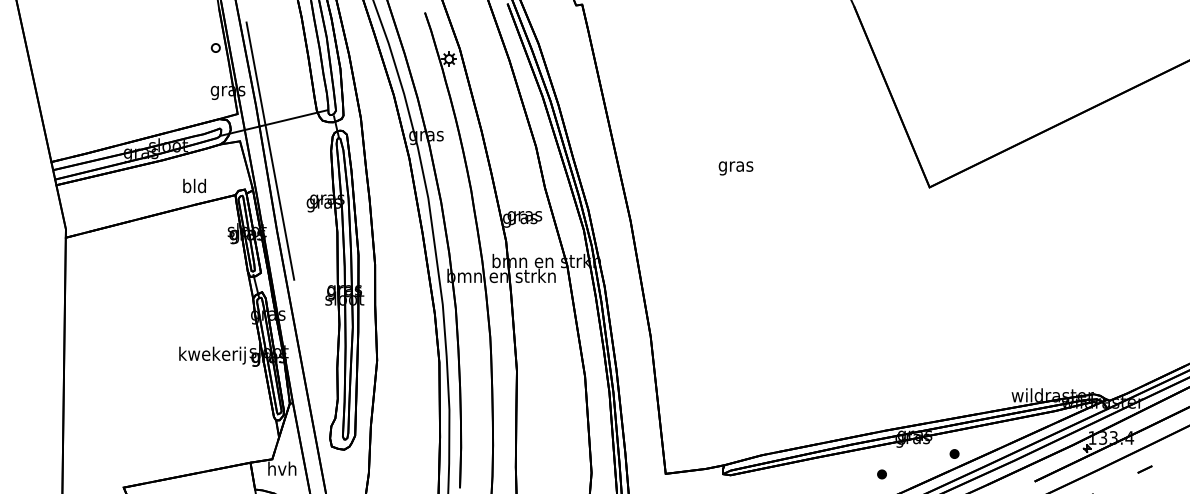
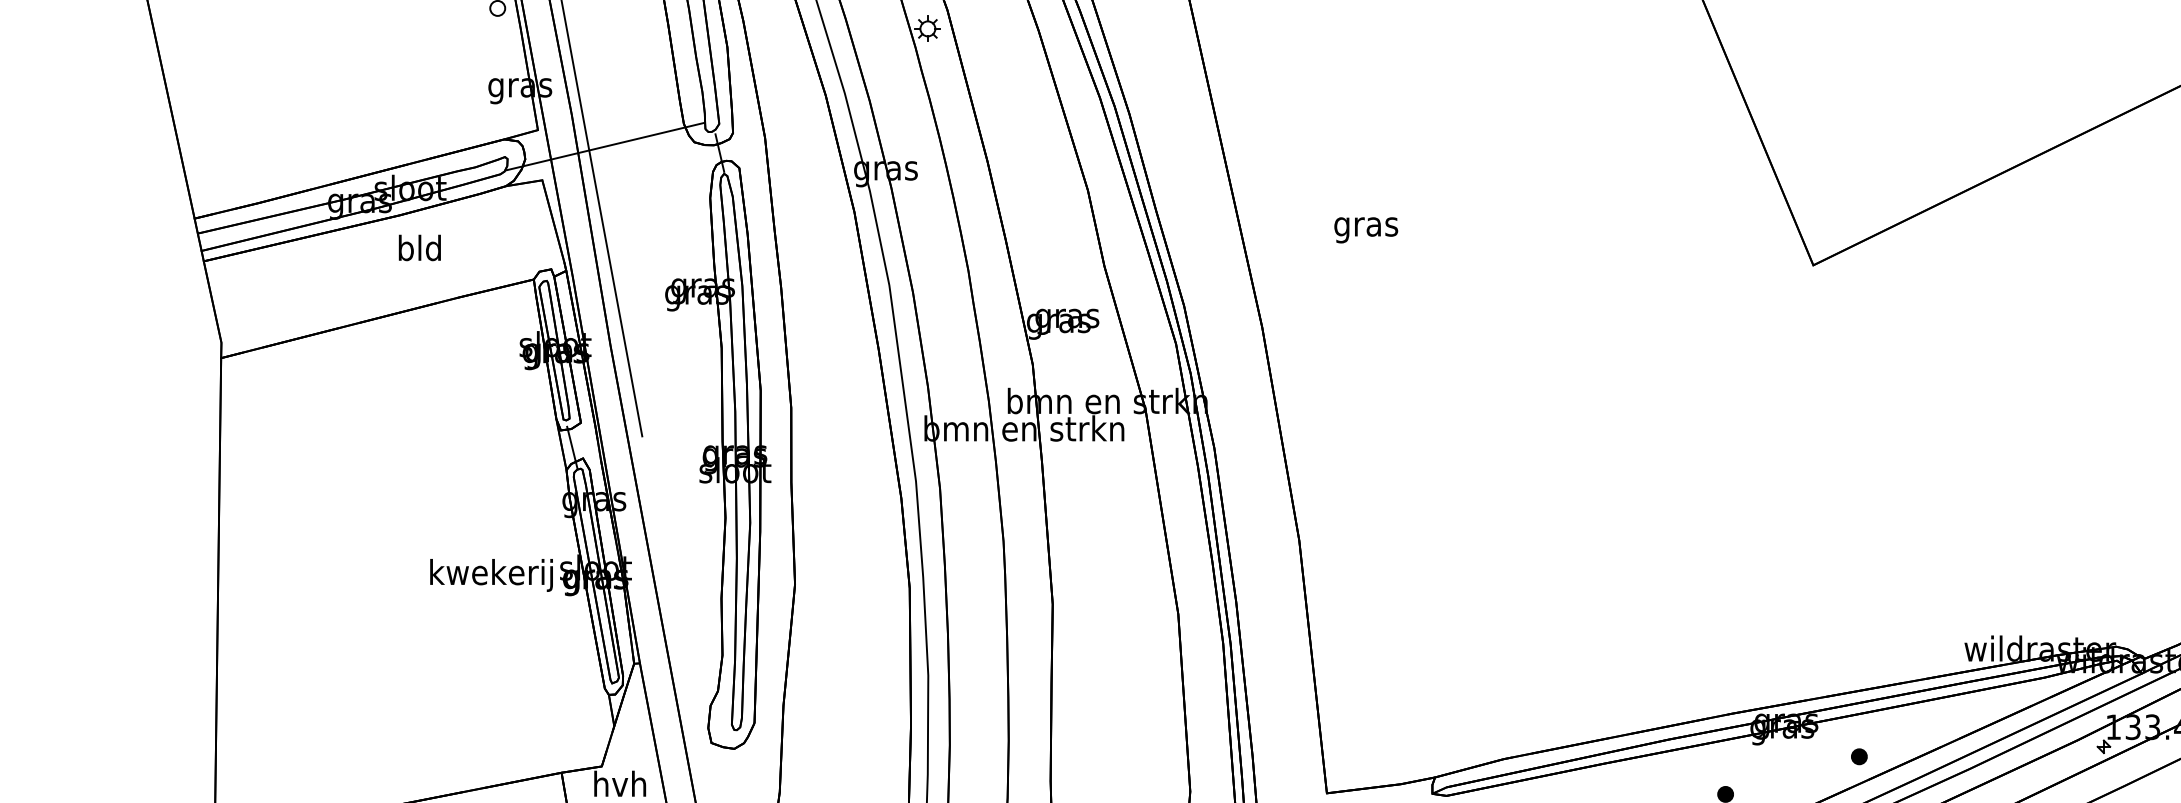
text: (735, 168) -> (1365, 230), moved
text: (194, 185) -> (419, 247), moved

